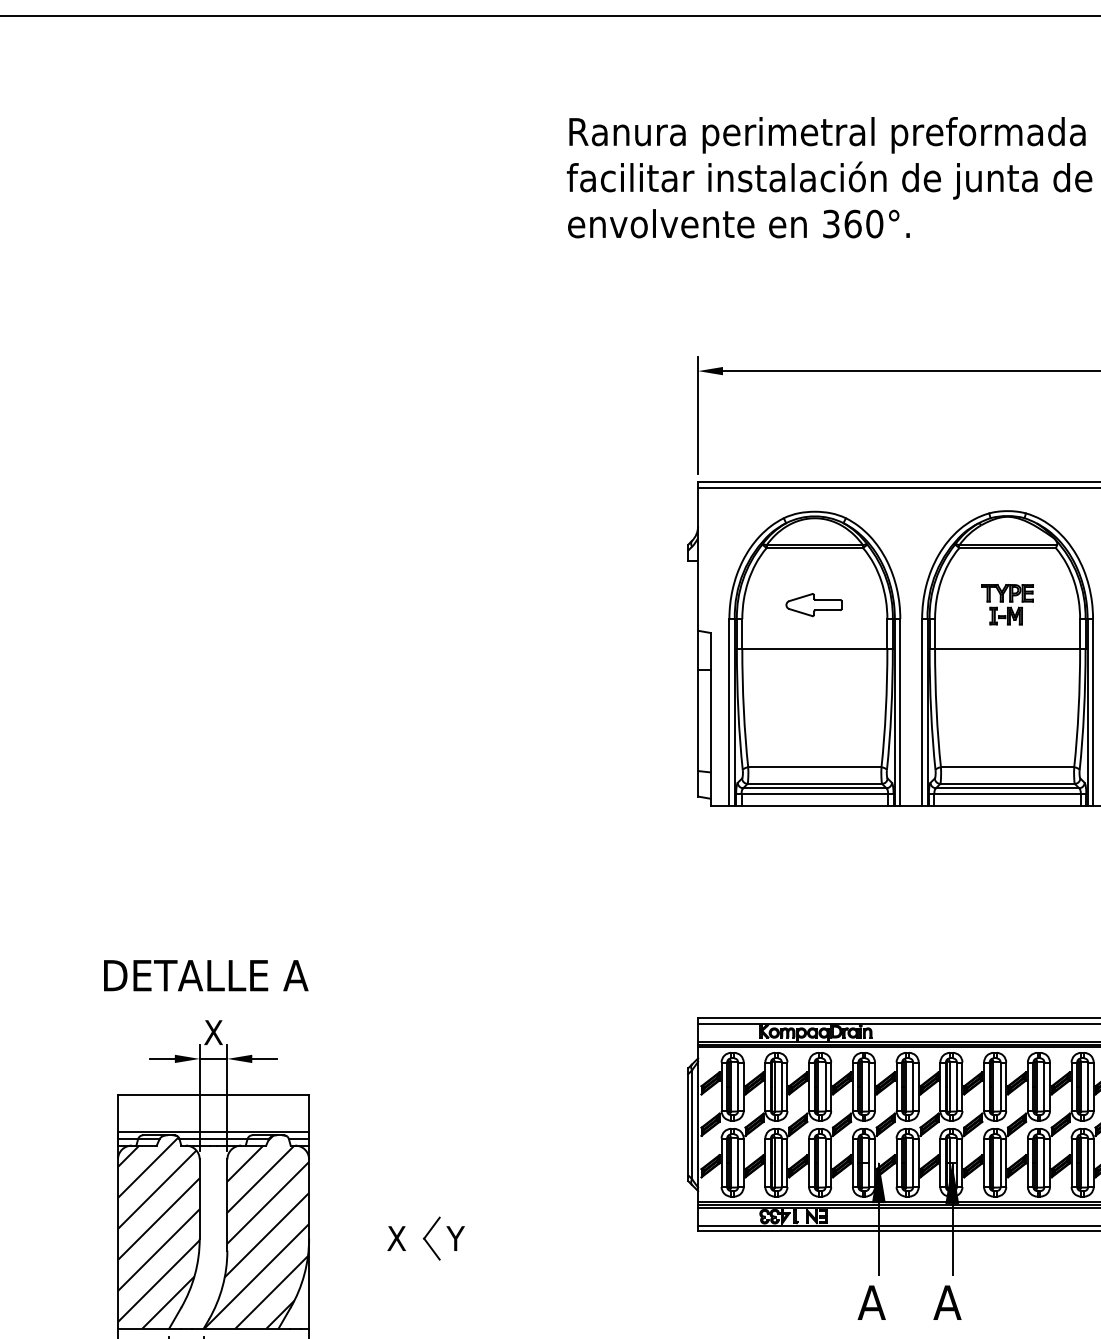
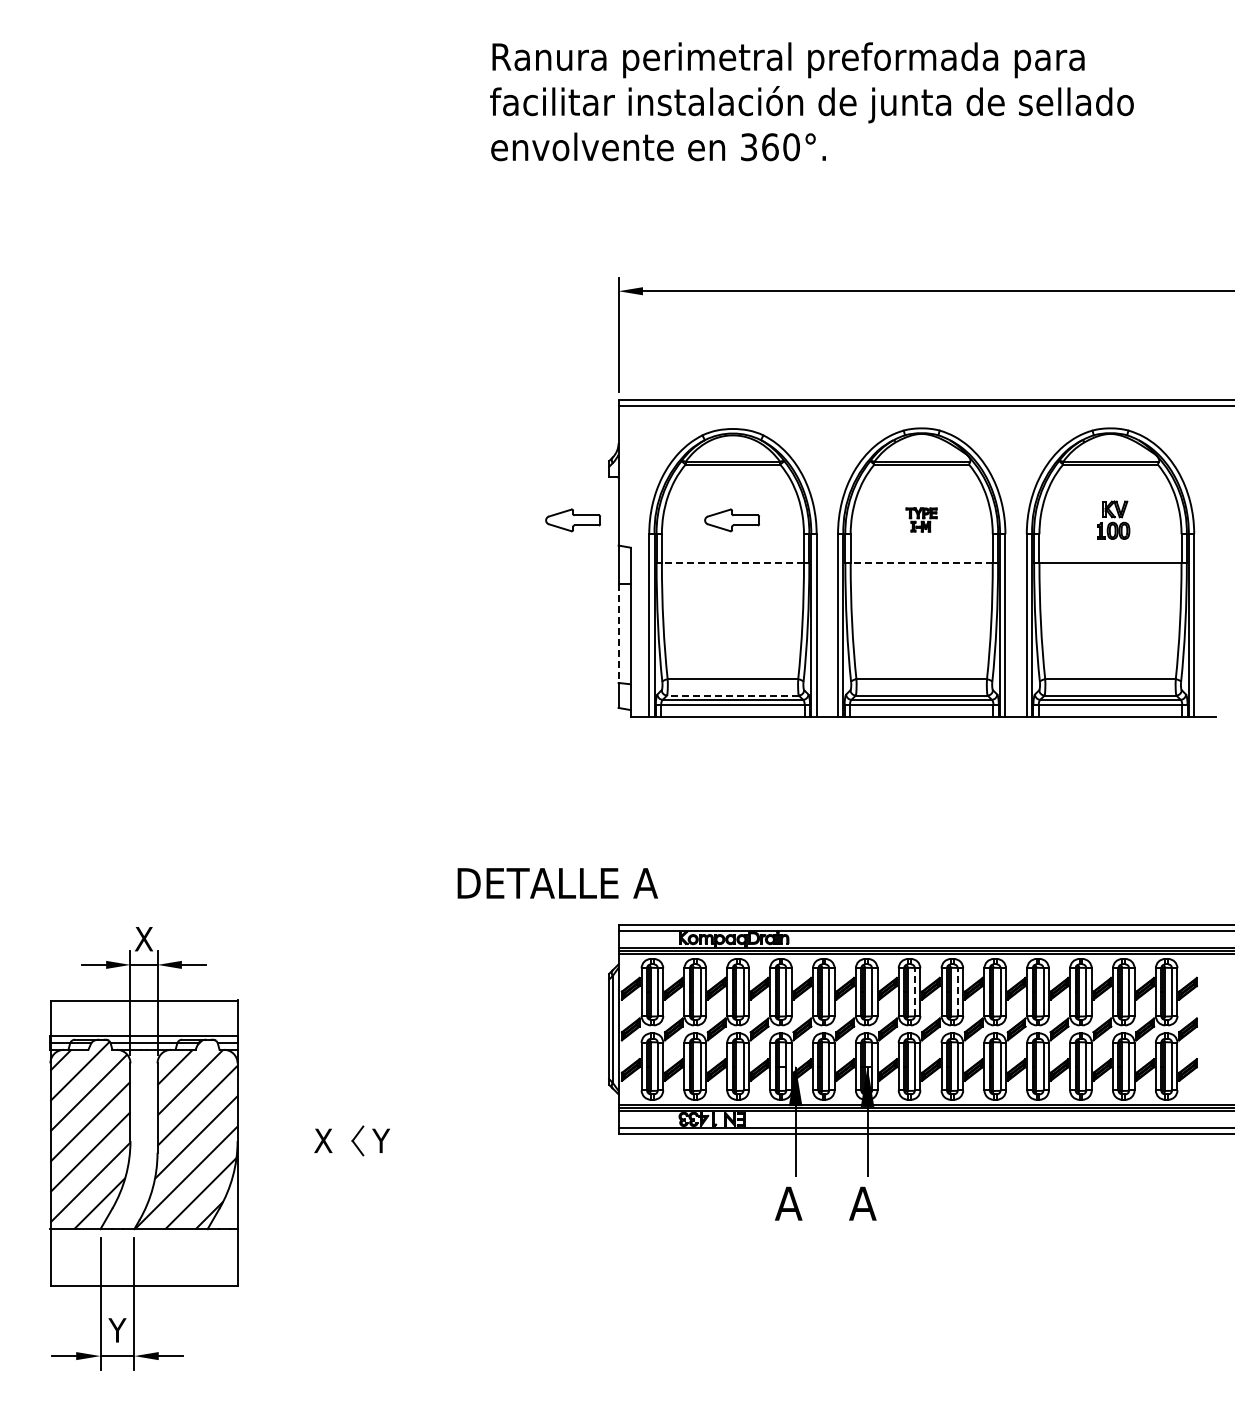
part: (1007, 604) -> (921, 519), size x0.6
part: (651, 605) -> (572, 520), added
line: (814, 648) -> (732, 562), solid -> dashed
line: (1007, 648) -> (921, 562), solid -> dashed
line: (698, 720) -> (618, 633), solid -> dashed
line: (814, 783) -> (732, 695), solid -> dashed
text: (205, 975) -> (557, 883), moved
line: (1000, 1087) -> (914, 992), solid -> dashed
line: (1044, 1087) -> (957, 992), solid -> dashed
part: (431, 1238) -> (357, 1140), size x0.7

